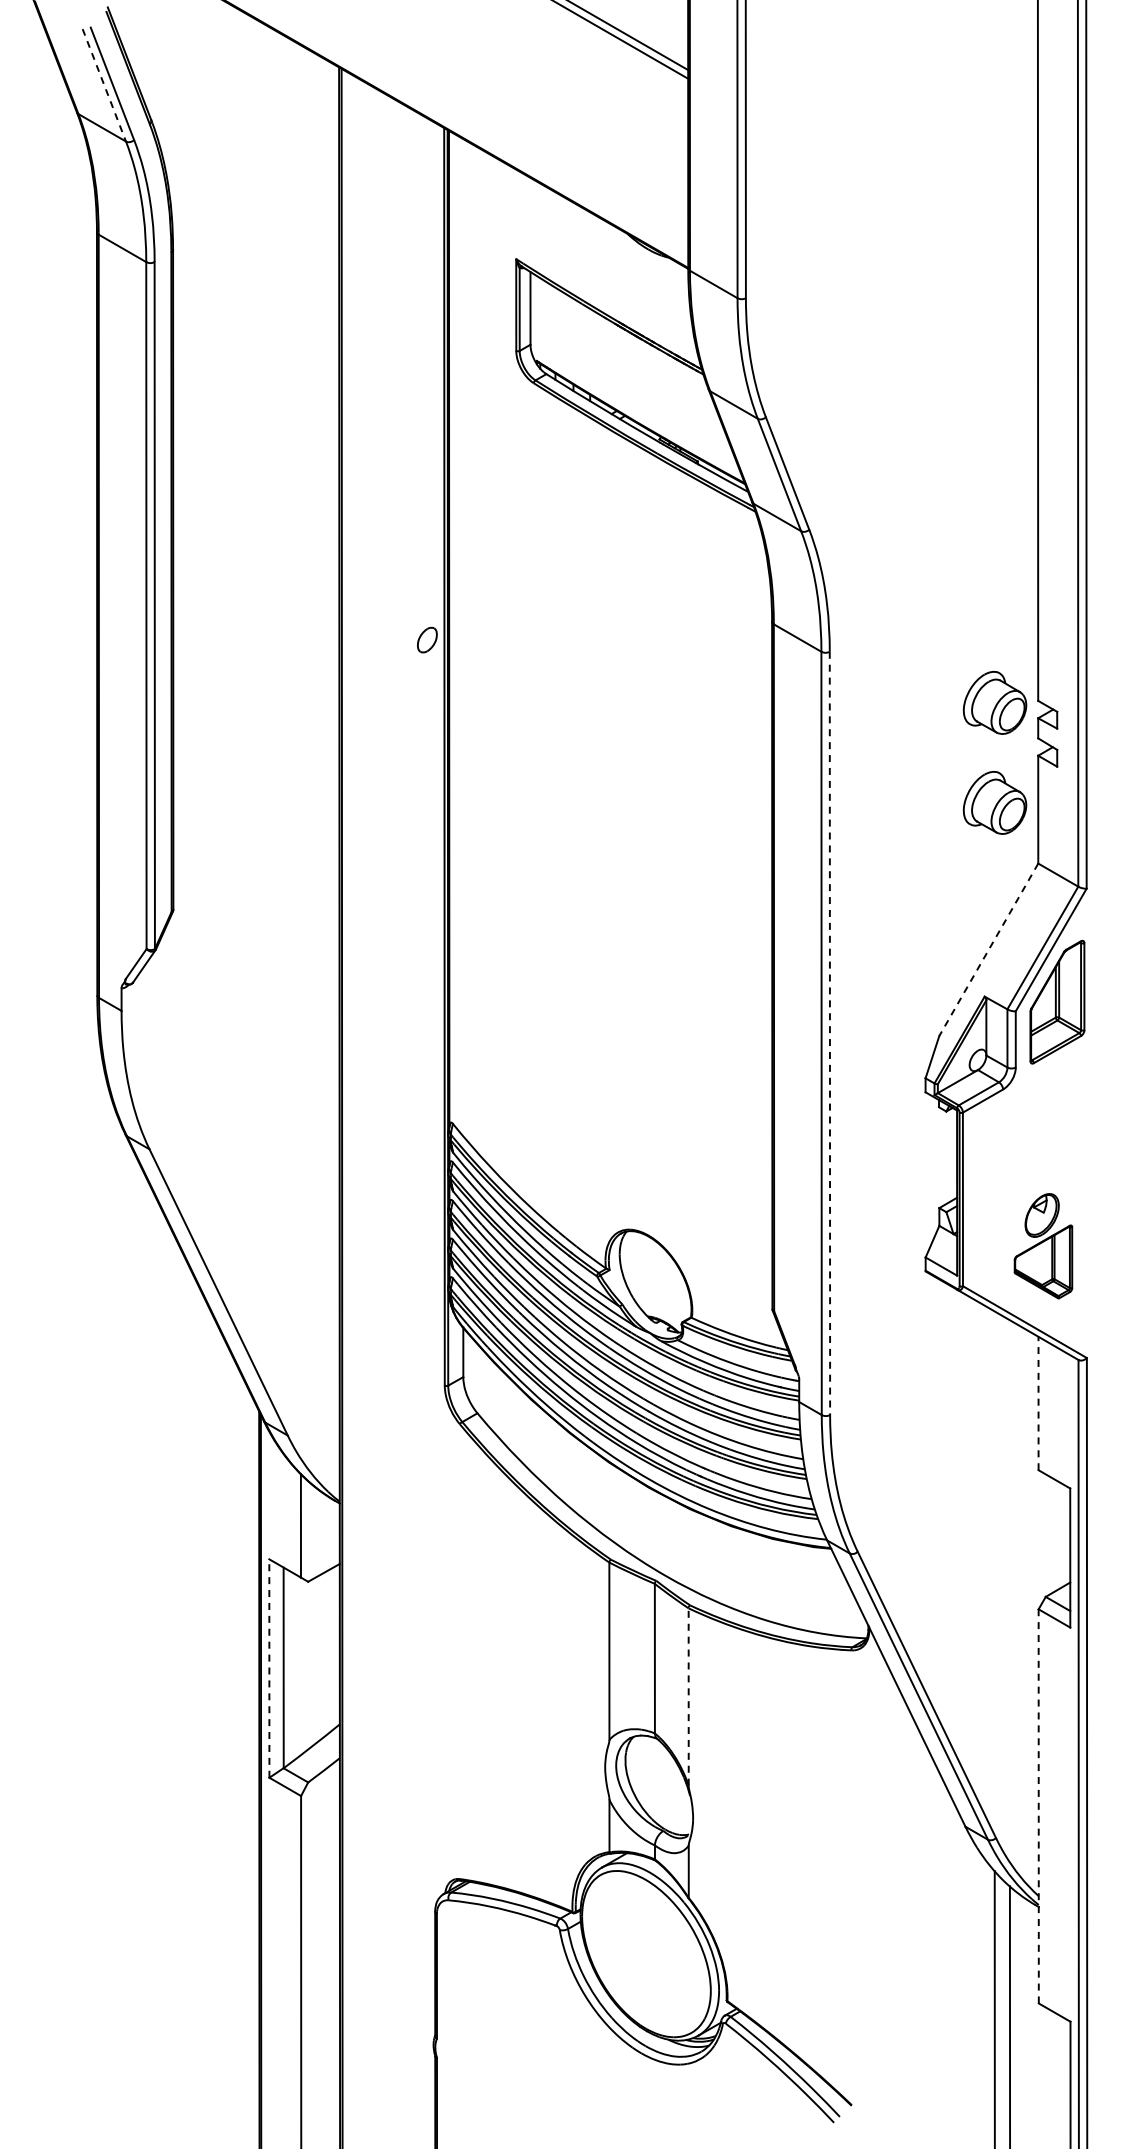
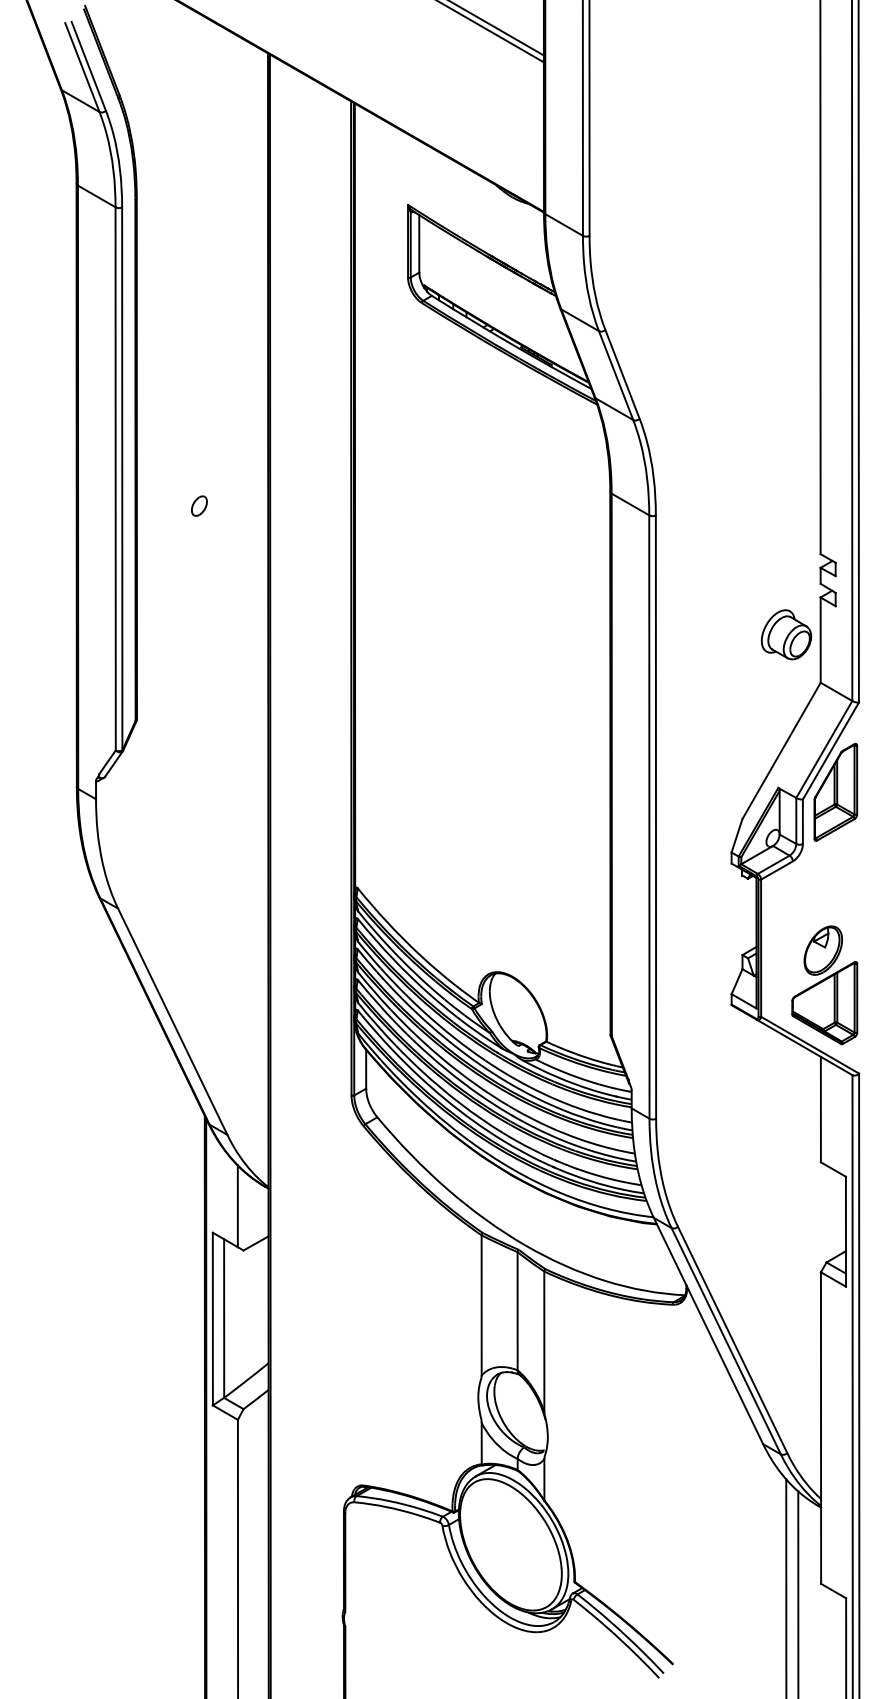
line: (104, 85) -> (82, 67), dashed -> solid
part: (427, 639) -> (199, 505), moved
part: (994, 702) -> (786, 555), removed
line: (988, 950) -> (781, 751), dashed -> solid
line: (829, 1033) -> (655, 817), dashed -> solid
part: (1043, 1245) -> (824, 984), size x1.43
line: (1038, 1403) -> (820, 1109), dashed -> solid
line: (269, 1668) -> (212, 1319), dashed -> solid
line: (688, 1697) -> (544, 1341), dashed -> solid
line: (1038, 1805) -> (820, 1427), dashed -> solid

